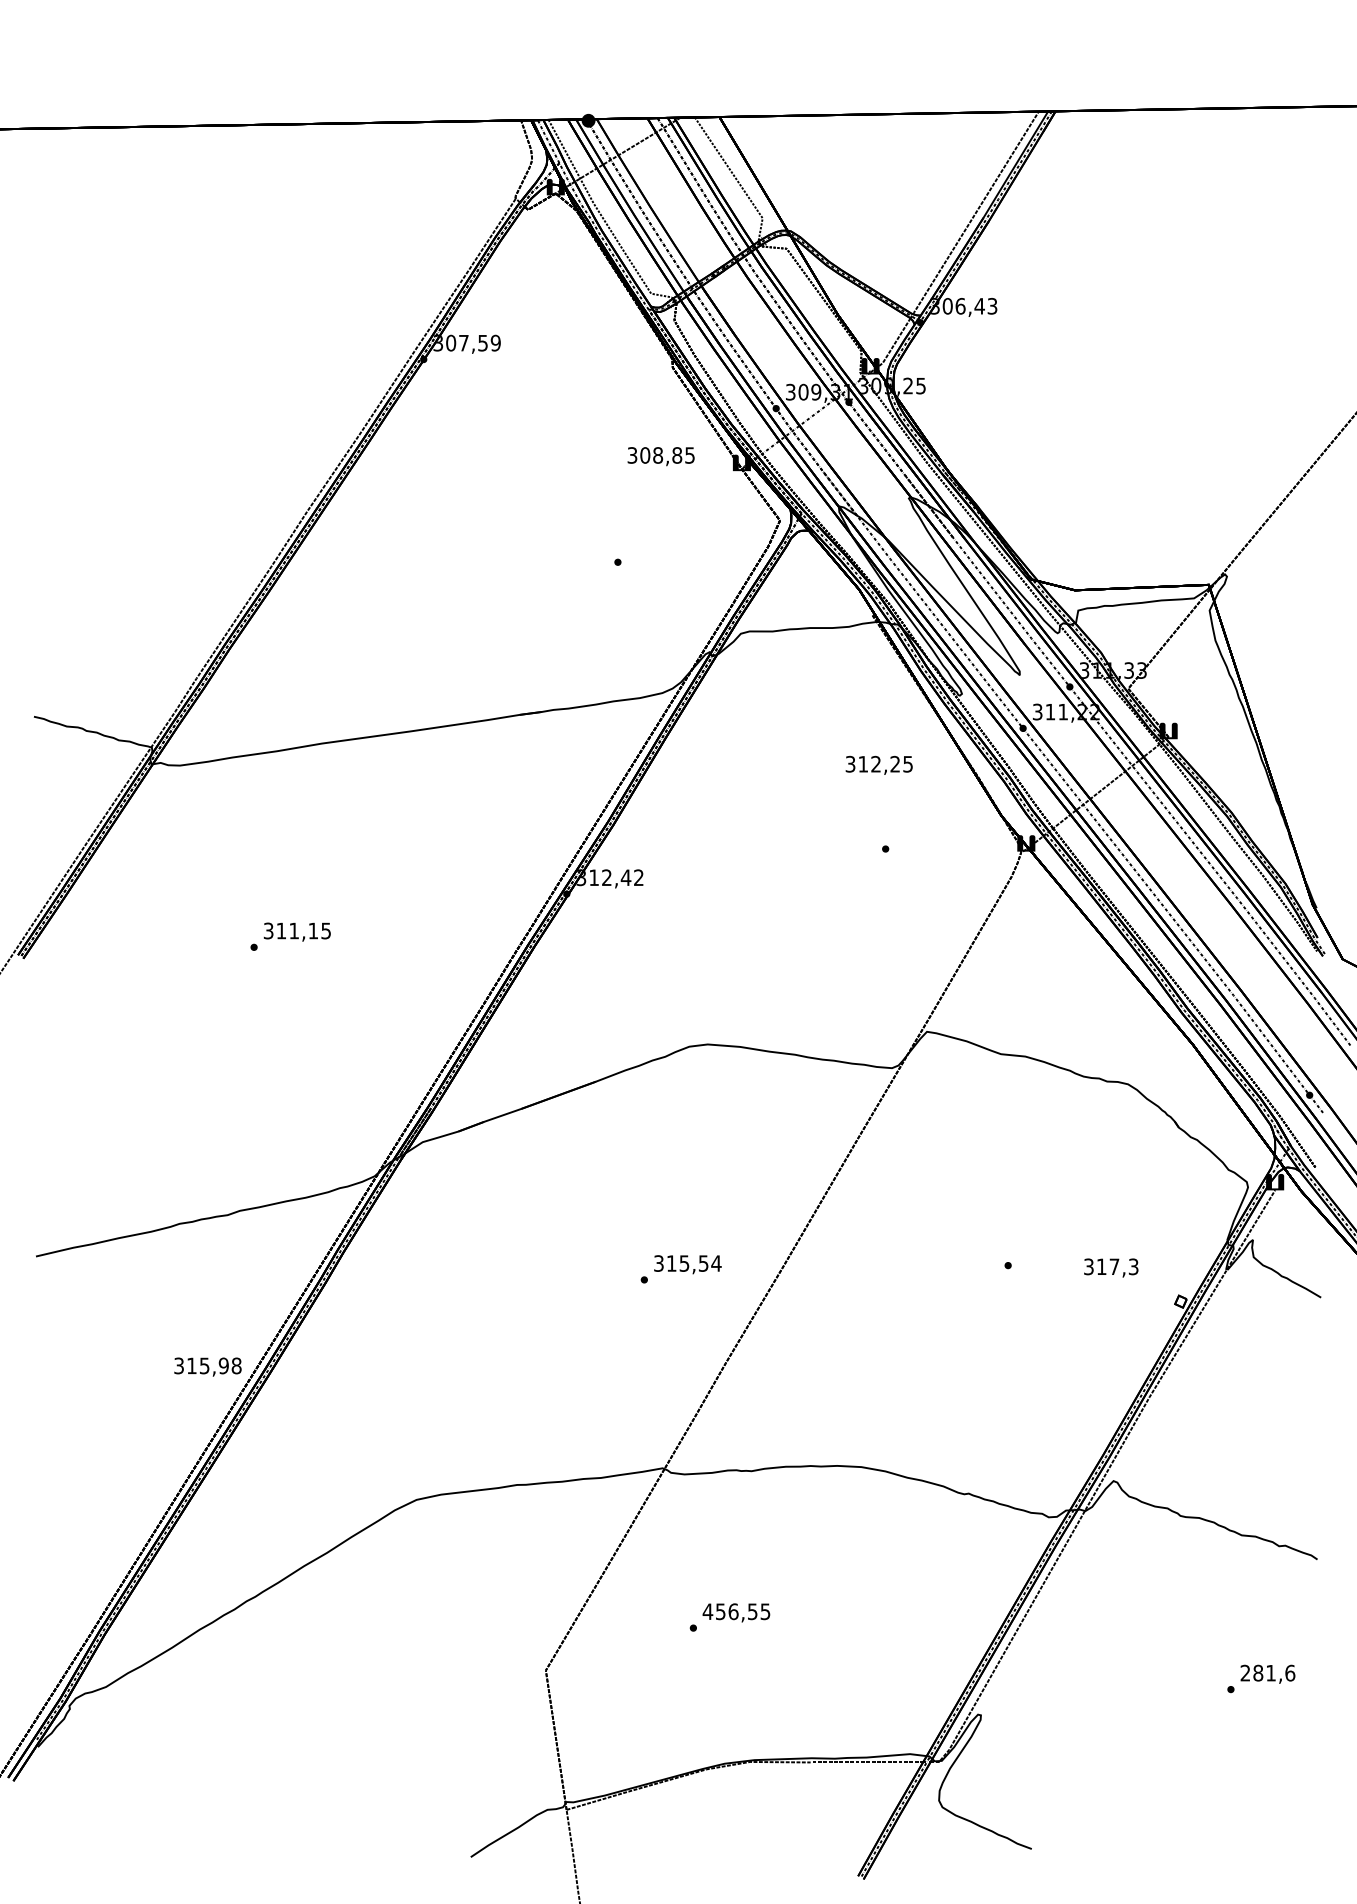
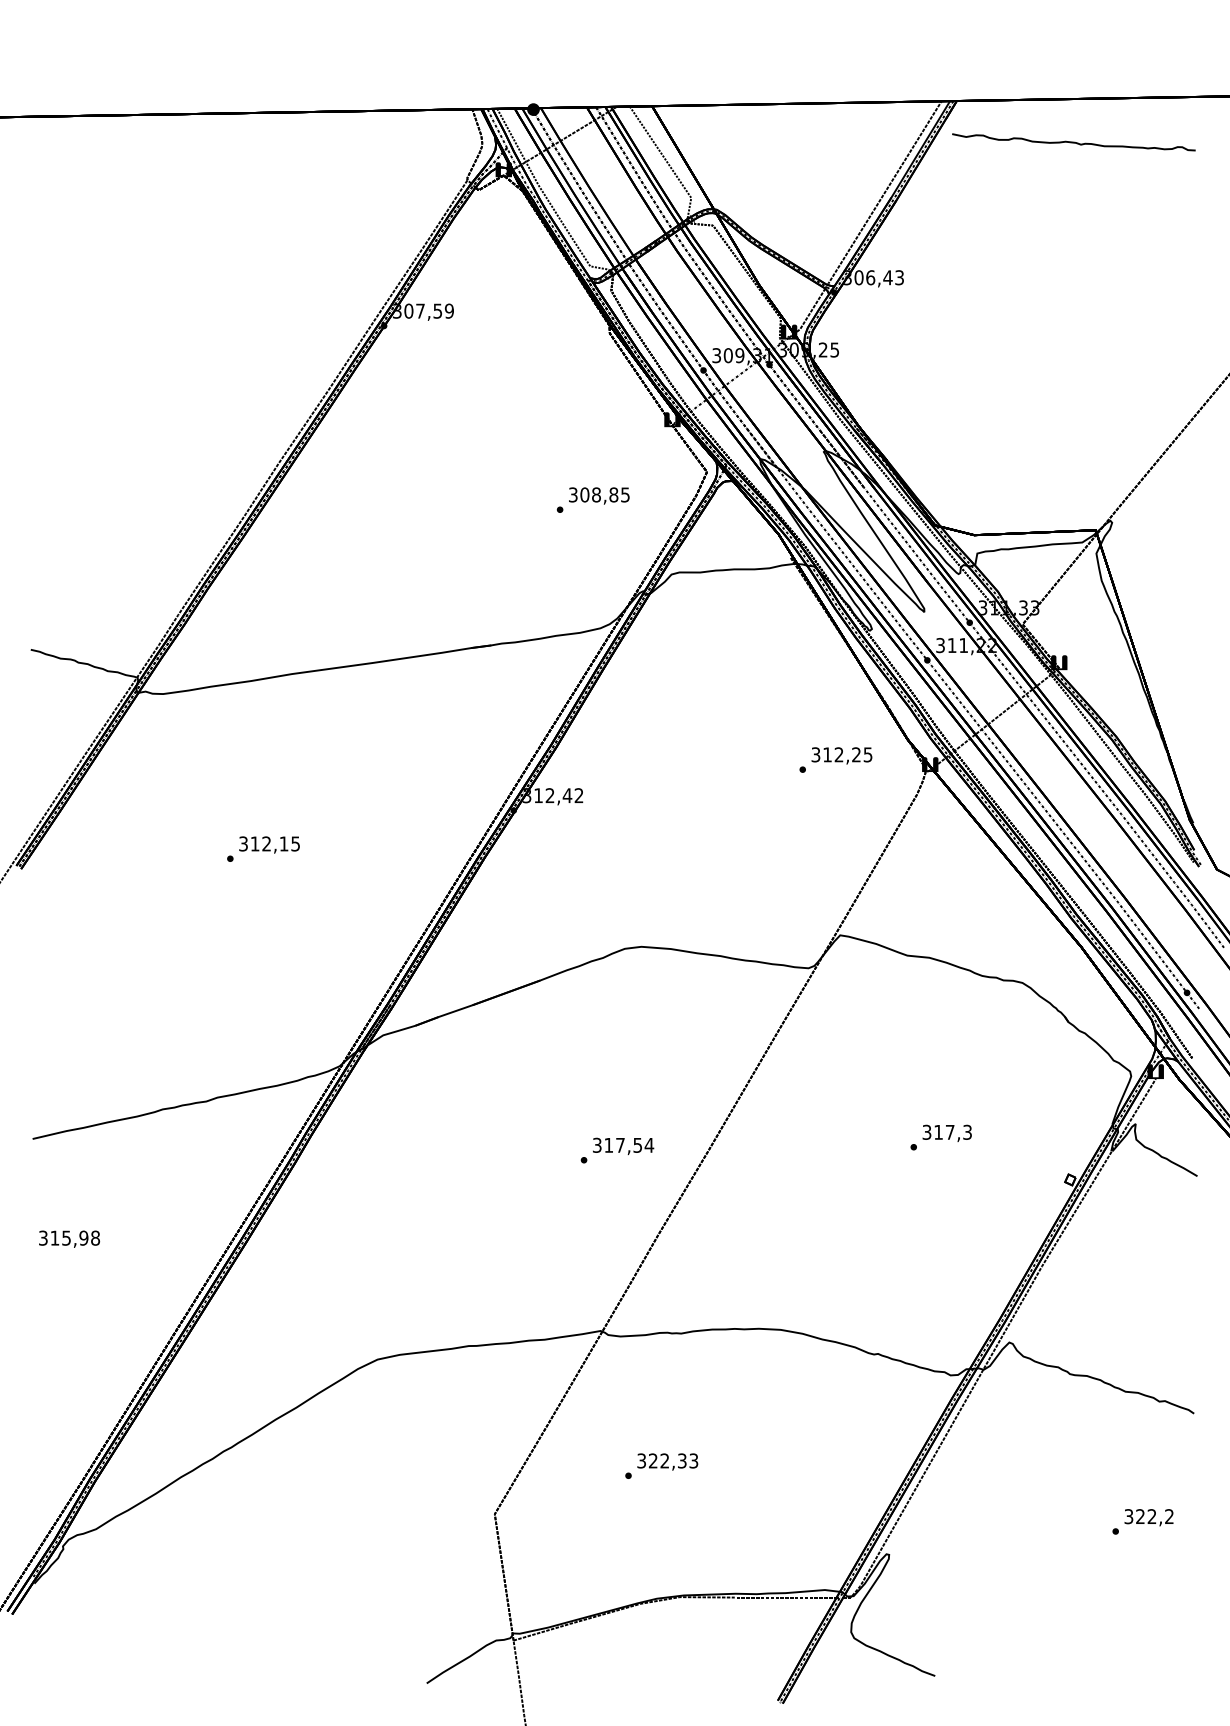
curve: (1184, 157) -> (1073, 142), added
text: (661, 456) -> (599, 495), moved
text: (878, 764) -> (841, 755), moved
text: (293, 930) -> (266, 843), 311,15 -> 312,15
text: (684, 1263) -> (620, 1145), 315,54 -> 317,54
text: (1110, 1266) -> (946, 1132), moved
text: (207, 1366) -> (69, 1238), moved
text: (736, 1611) -> (667, 1460), 456,55 -> 322,33
text: (1268, 1673) -> (1149, 1516), 281,6 -> 322,2

